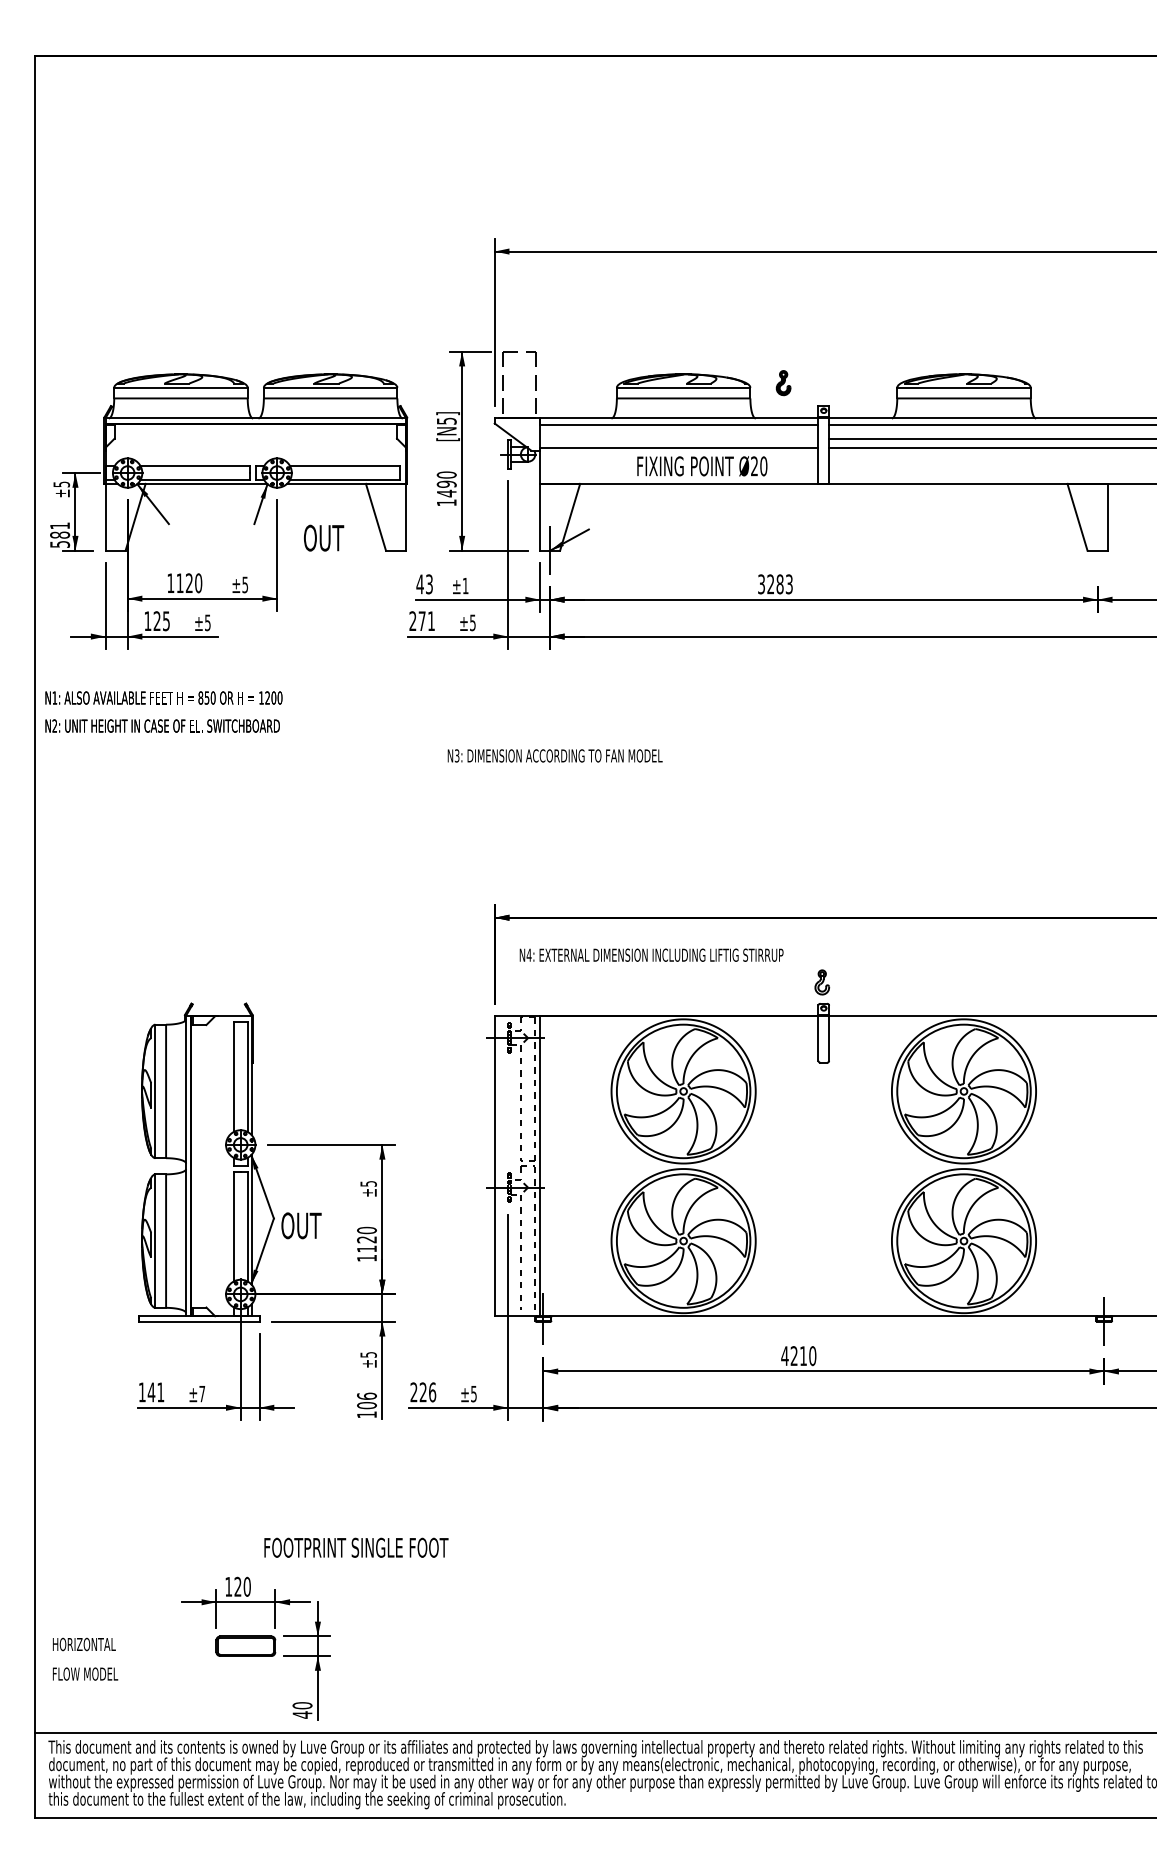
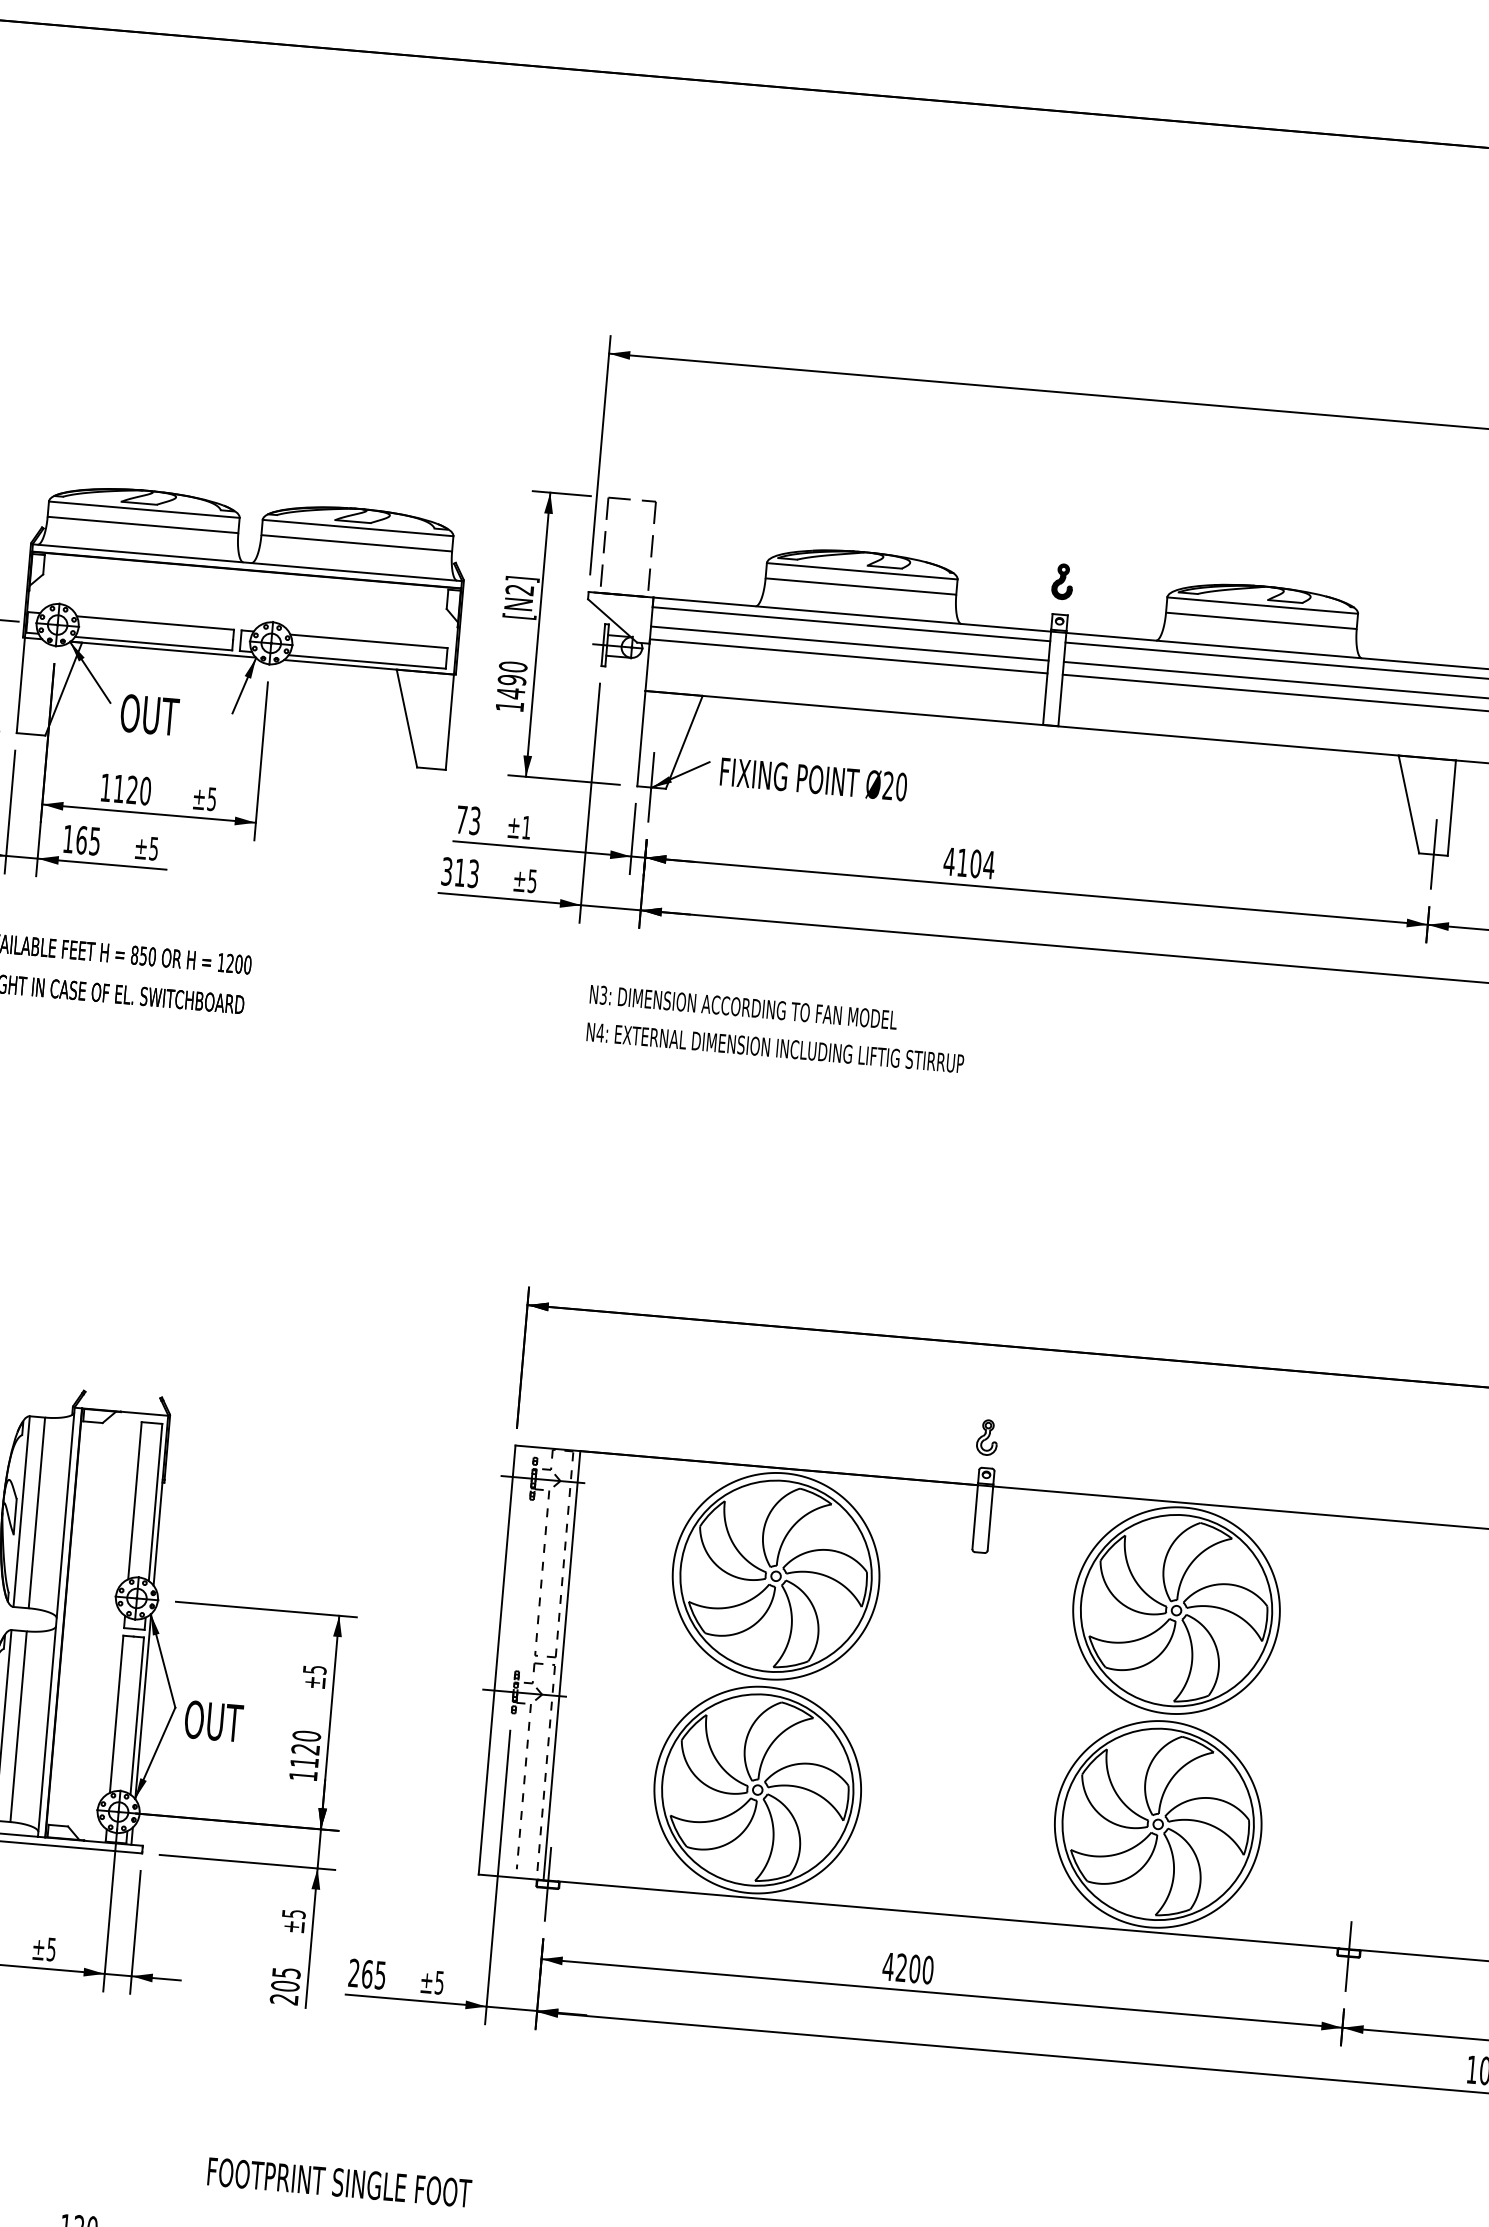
part: (783, 383) -> (1062, 582), moved
text: (446, 420) -> (519, 589), [N5] -> [N2]
line: (679, 438) -> (850, 643), added
text: (702, 466) -> (813, 779), moved
text: (324, 537) -> (150, 714), moved
line: (1097, 550) -> (1433, 854), added
text: (419, 584) -> (460, 819), 43 -> 73
text: (775, 584) -> (969, 863), 3283 -> 4104
text: (156, 621) -> (80, 840), 125 -> 165
text: (421, 621) -> (459, 873), 271 -> 313
text: (554, 755) -> (742, 1006), moved
text: (651, 954) -> (775, 1046), moved
text: (803, 1356) -> (914, 1969), 4210 -> 4200
text: (427, 1392) -> (373, 1974), 226 -> 265
text: (202, 1394) -> (51, 1950), ±7 -> ±5
text: (366, 1405) -> (284, 1986), 106 -> 205
text: (356, 1547) -> (339, 2182), moved

